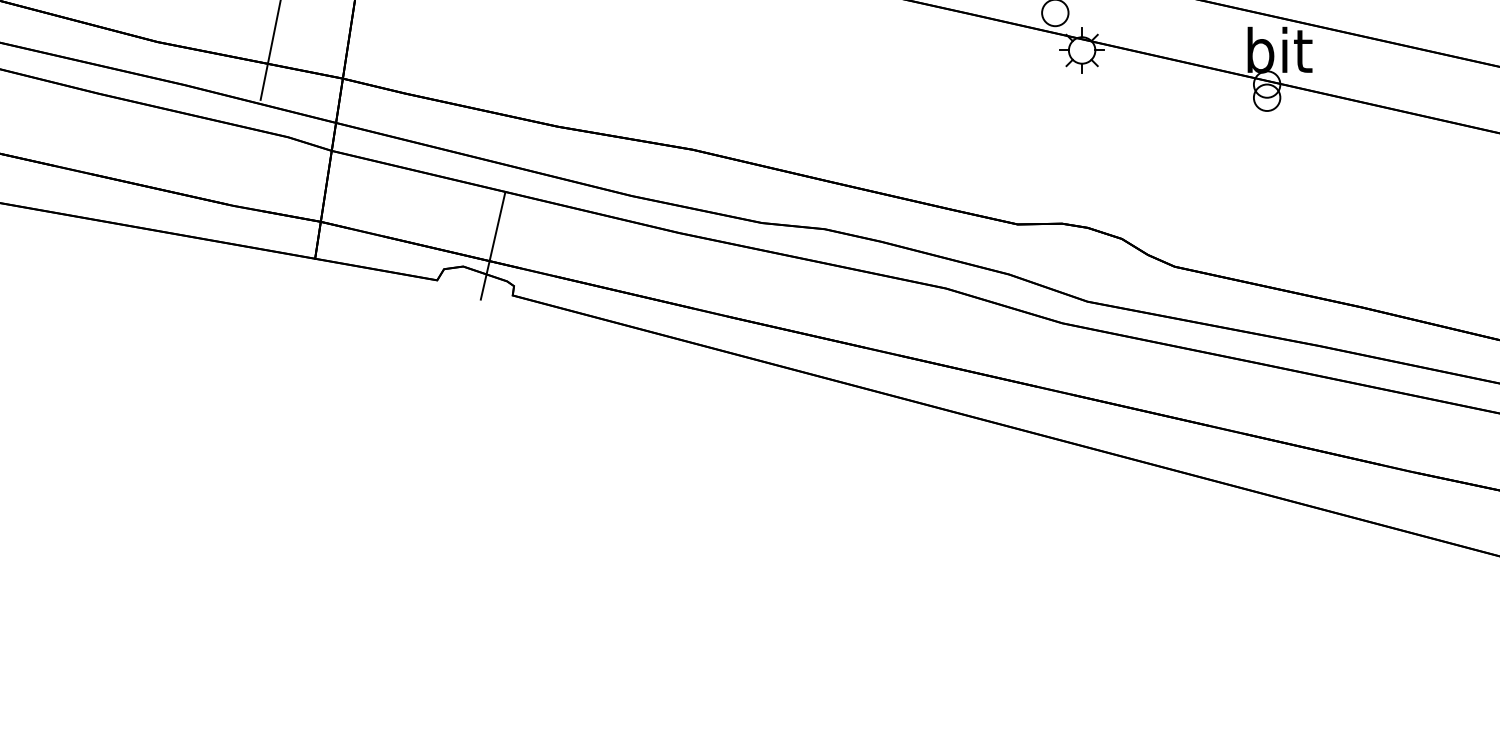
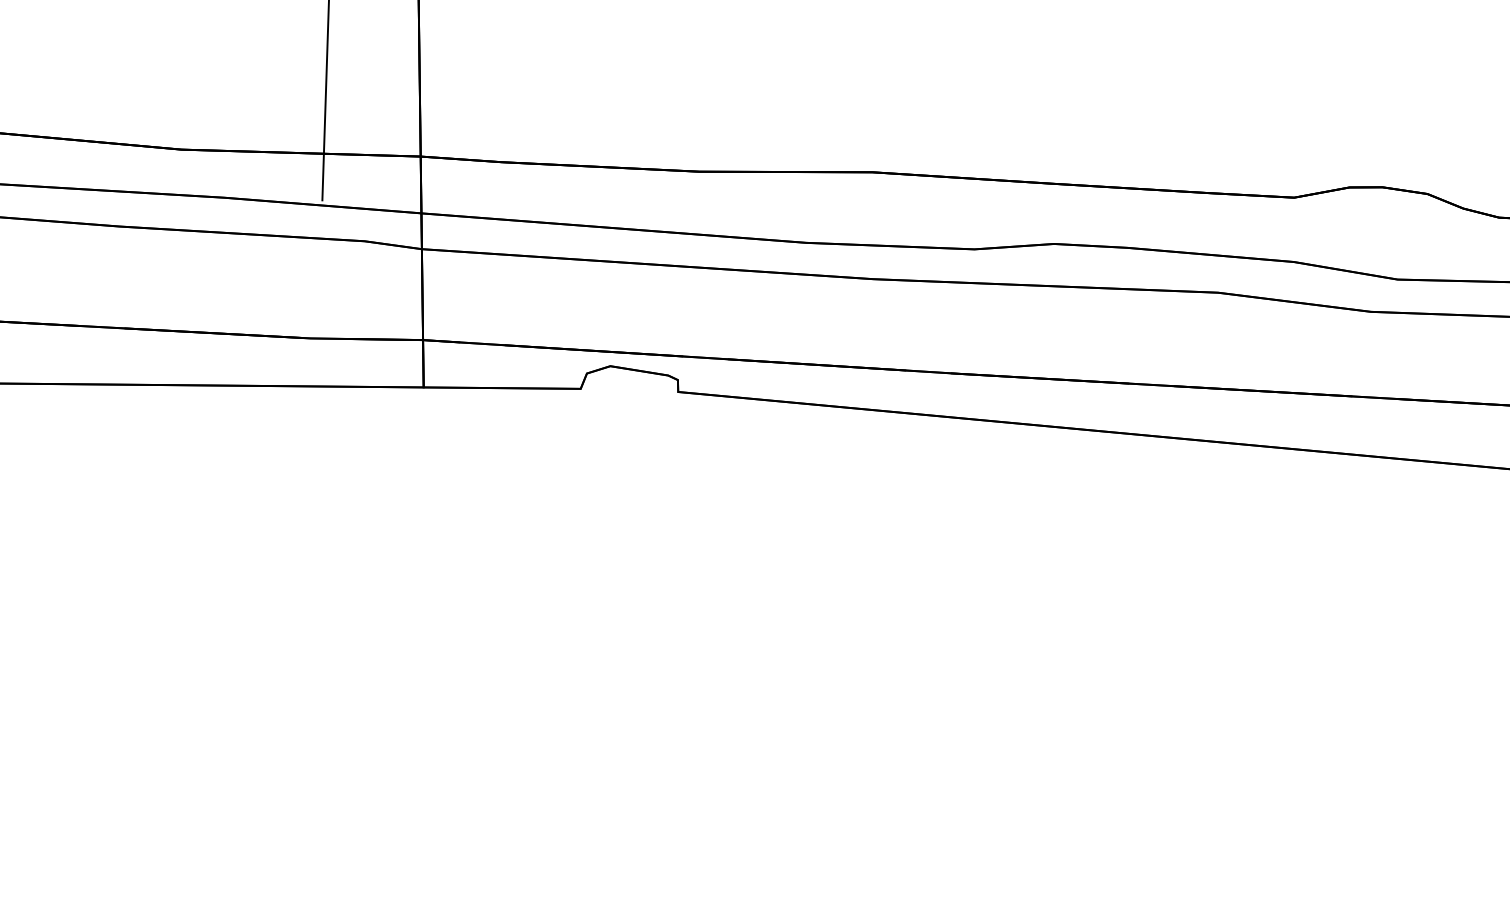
line: (492, 245) -> (642, 333), removed

